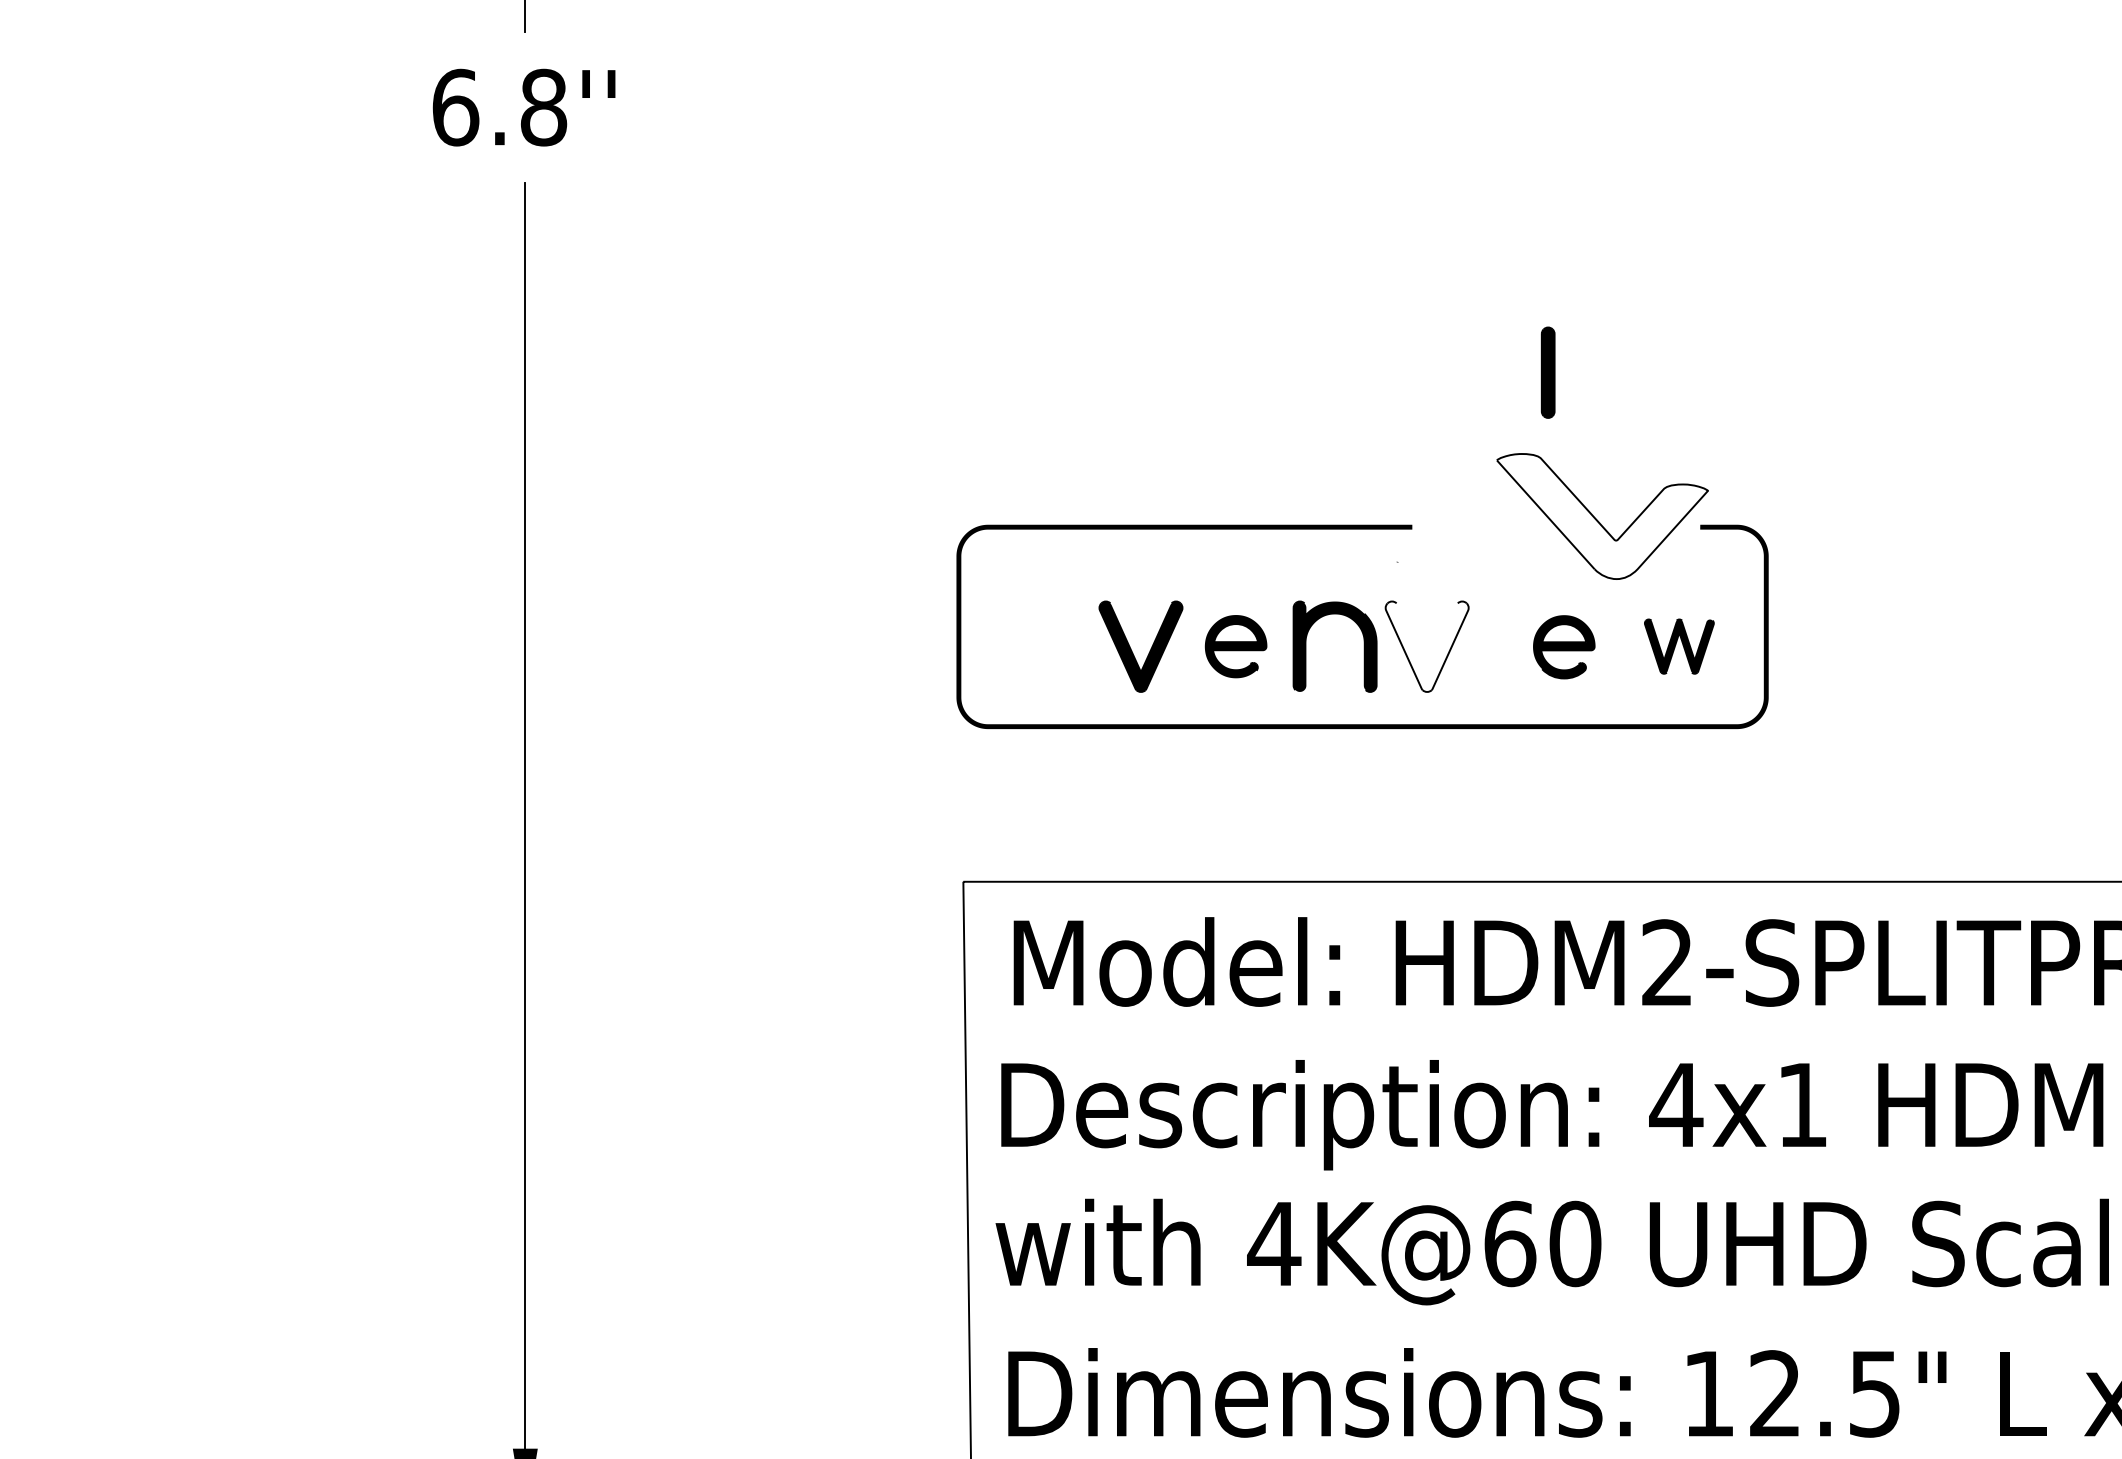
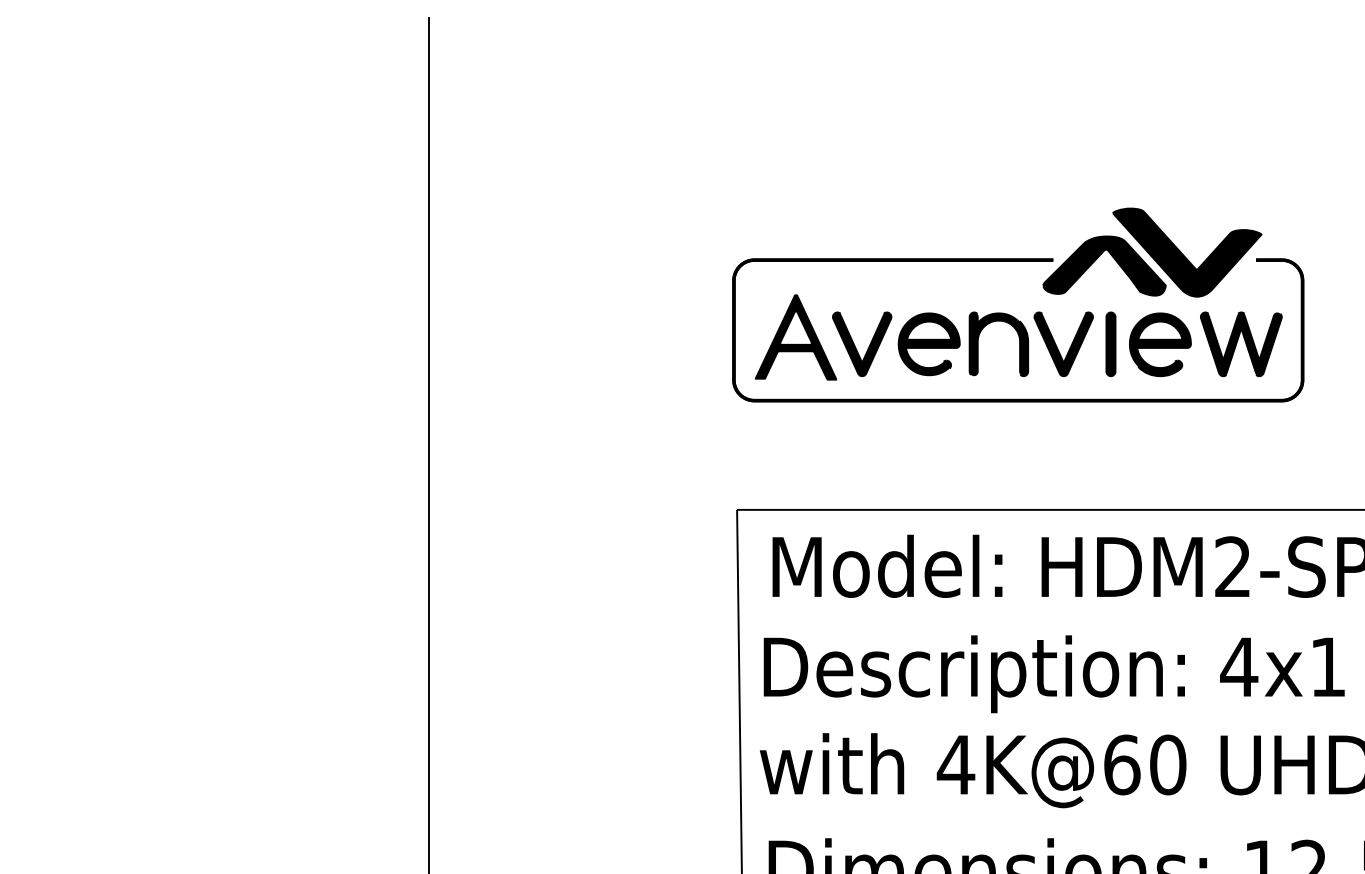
part: (1547, 372) -> (1110, 344), moved
fill: (1601, 516) -> (1186, 252), added
fill: (1485, 535) -> (1104, 265), added
fill: (1362, 626) -> (1018, 330), added
part: (1046, 636) -> (795, 337), added
part: (1235, 646) -> (928, 344), size x1.43
fill: (1426, 646) -> (1063, 344), added
part: (1563, 646) -> (1159, 344), size x1.43
part: (1679, 646) -> (1241, 344), size x1.67

